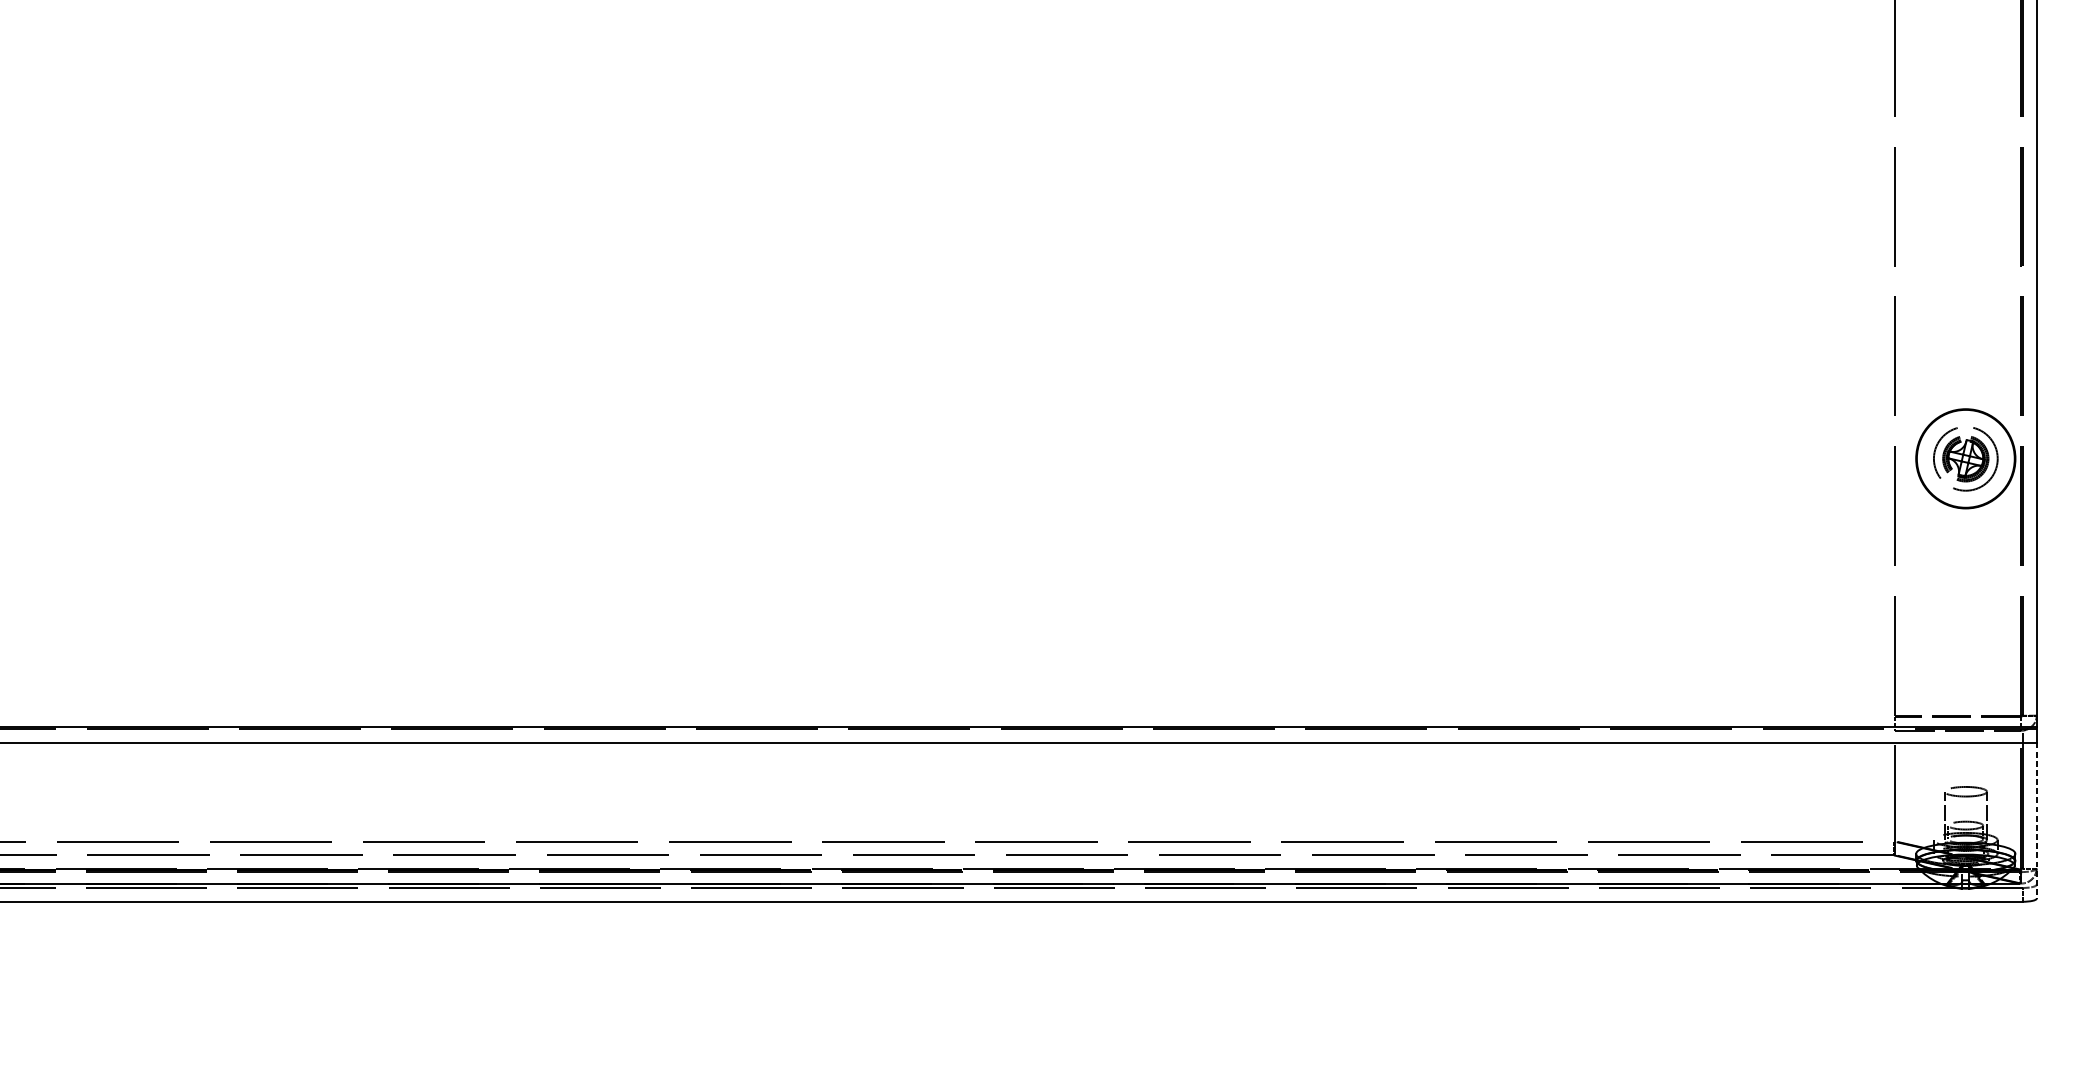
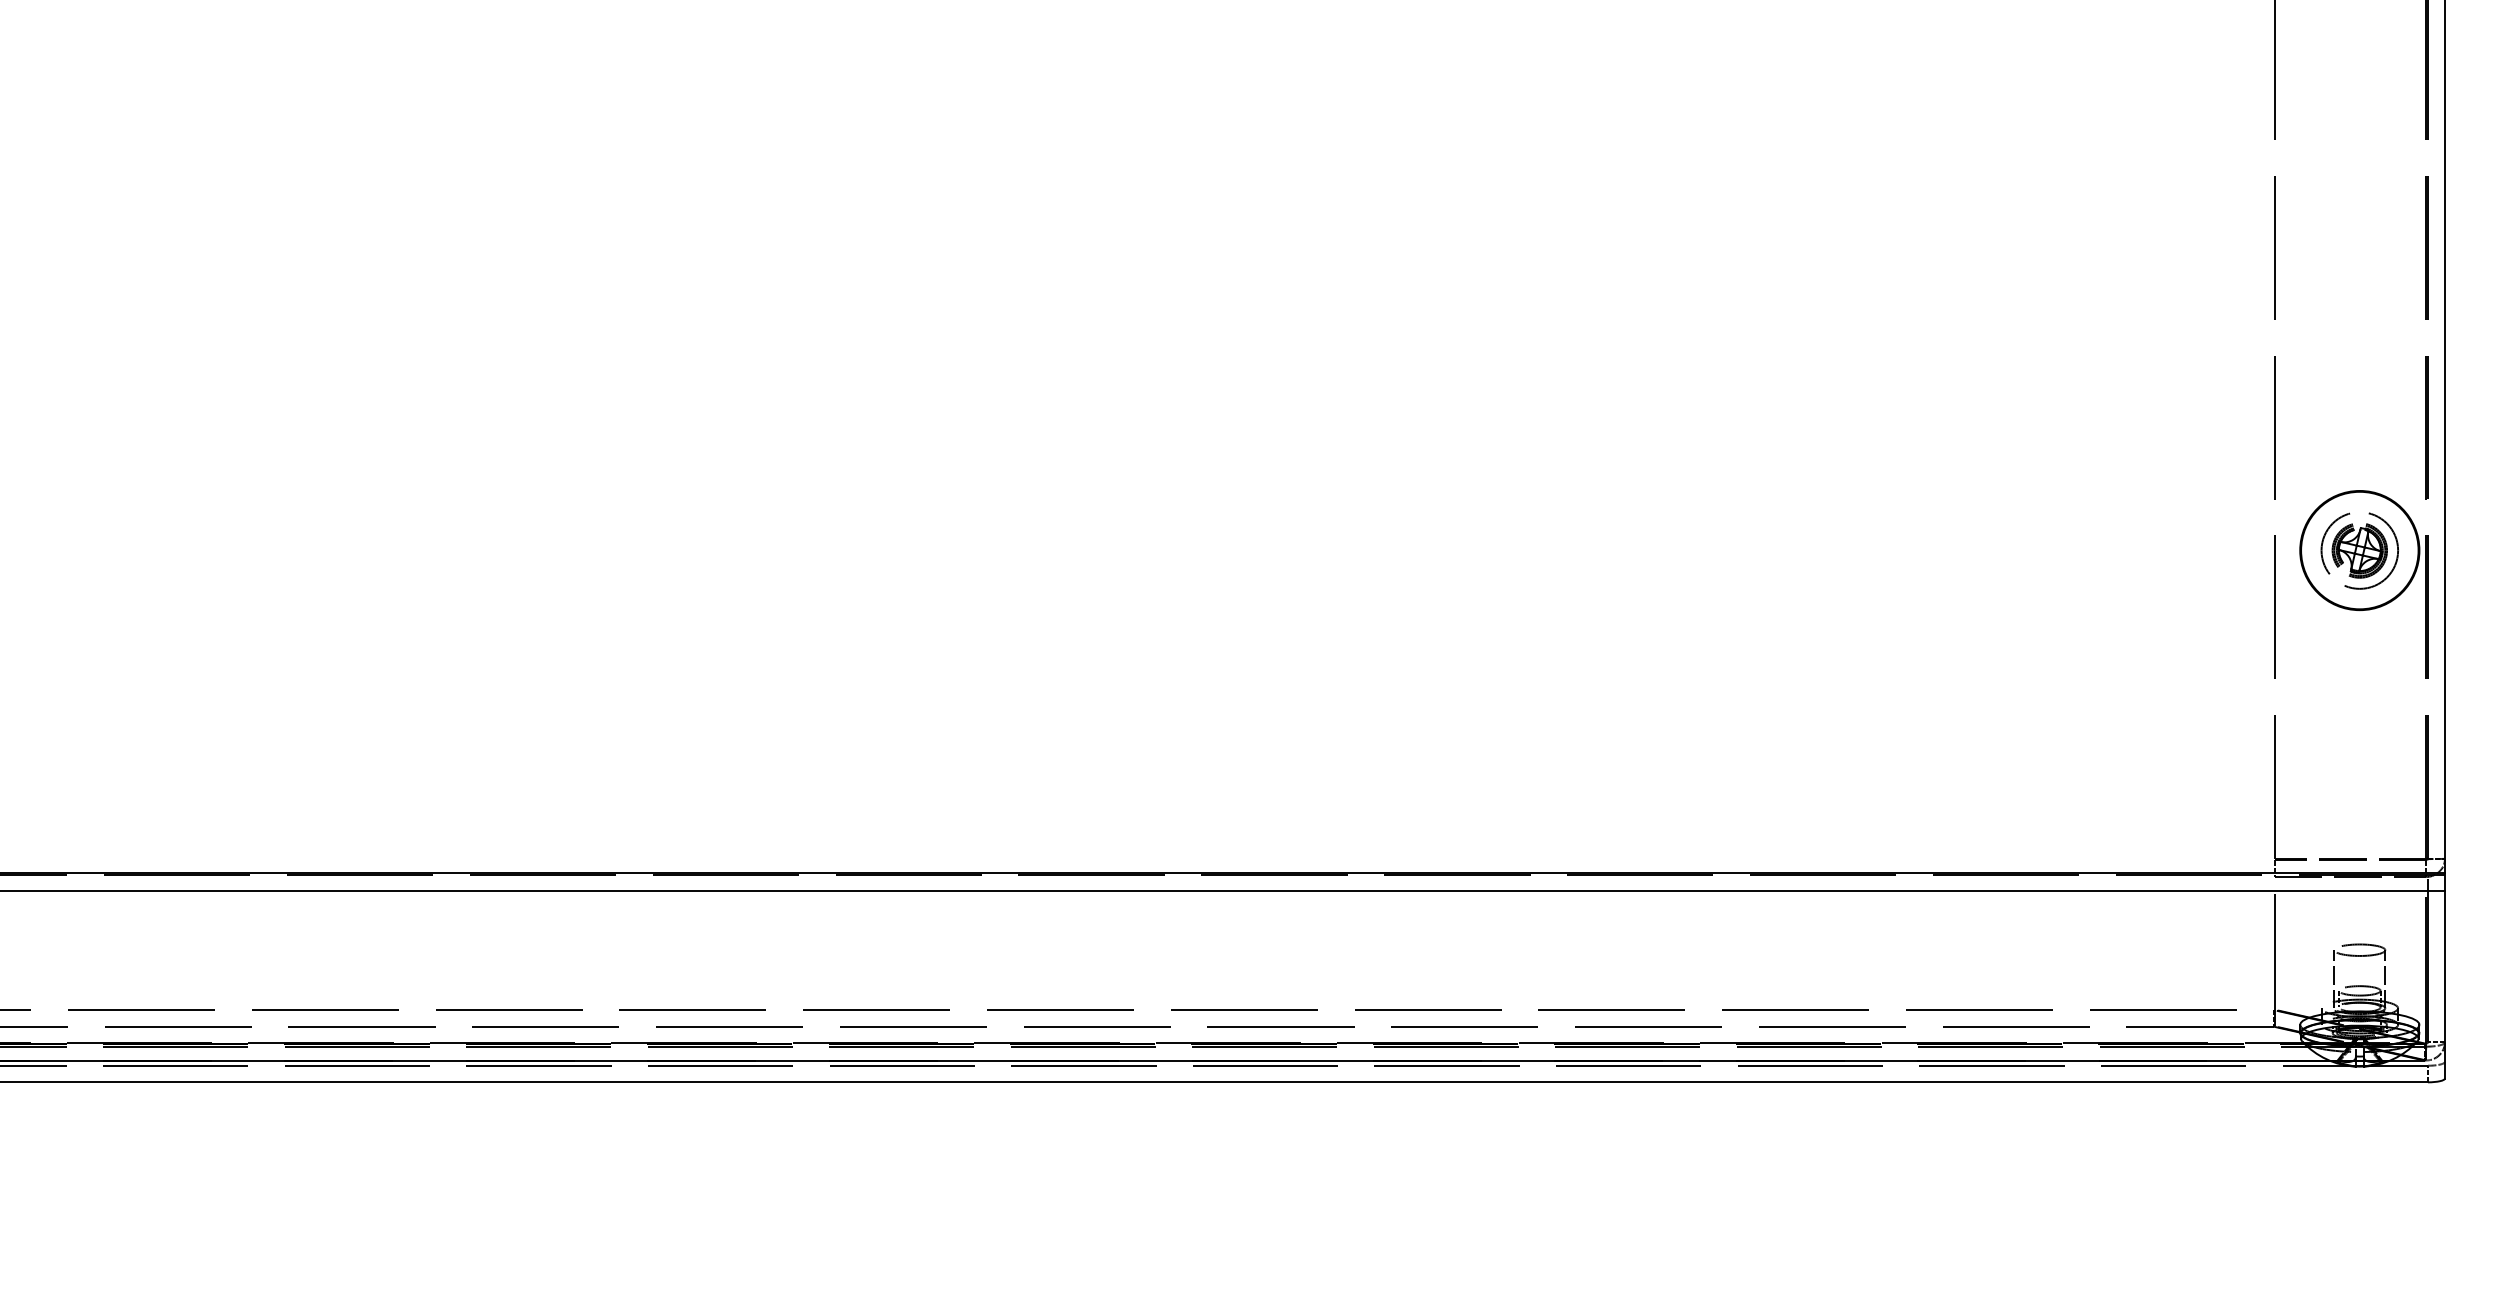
line: (2036, 820) -> (2444, 984), dashed -> solid

